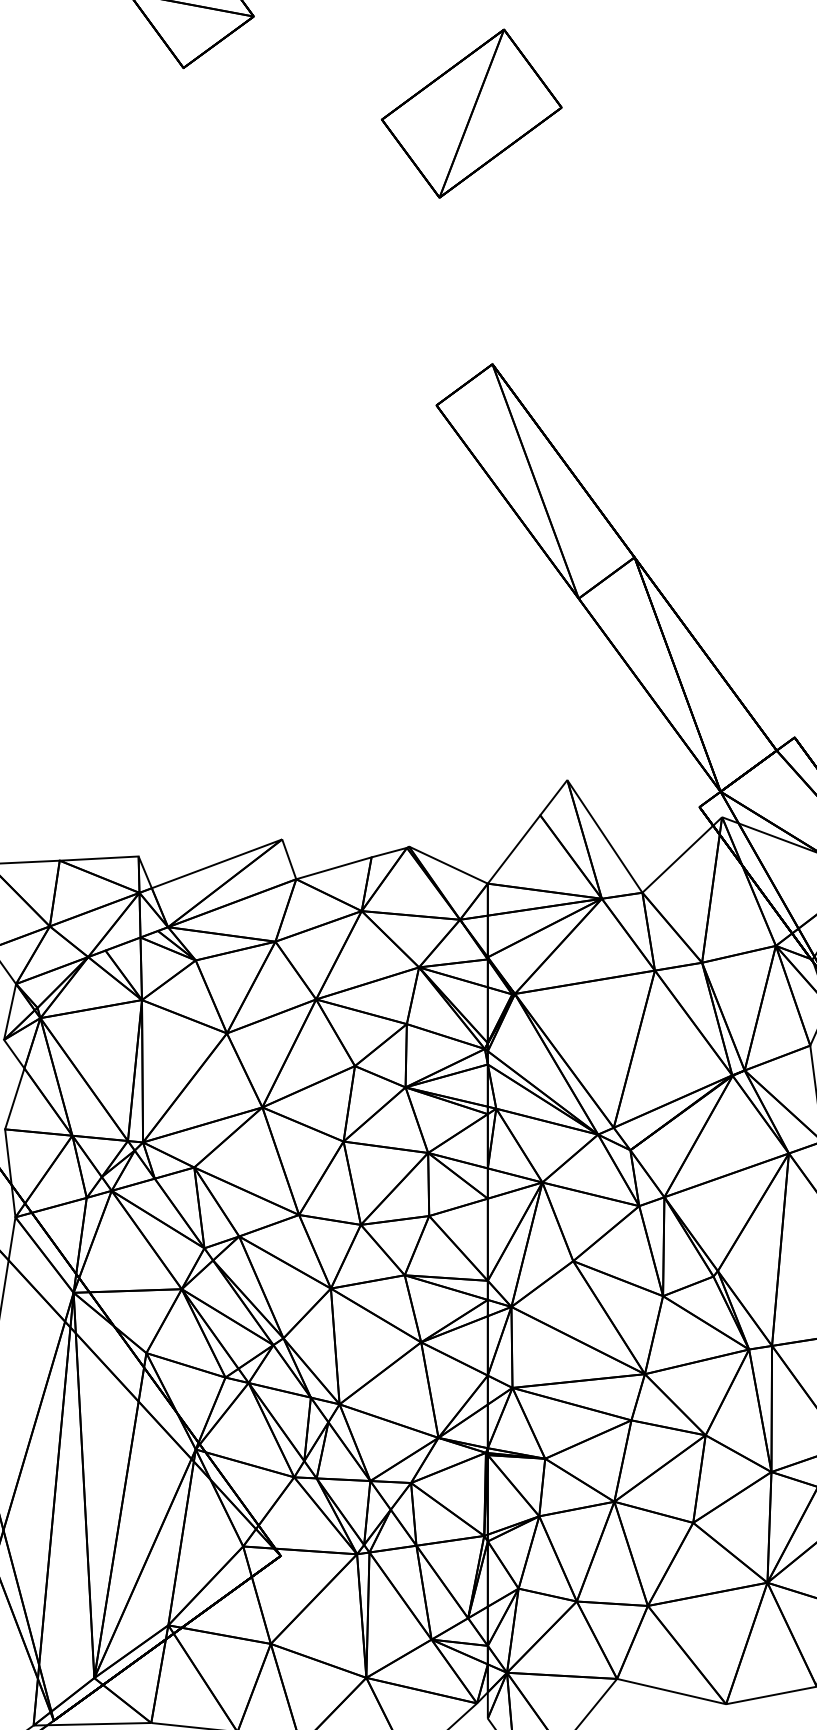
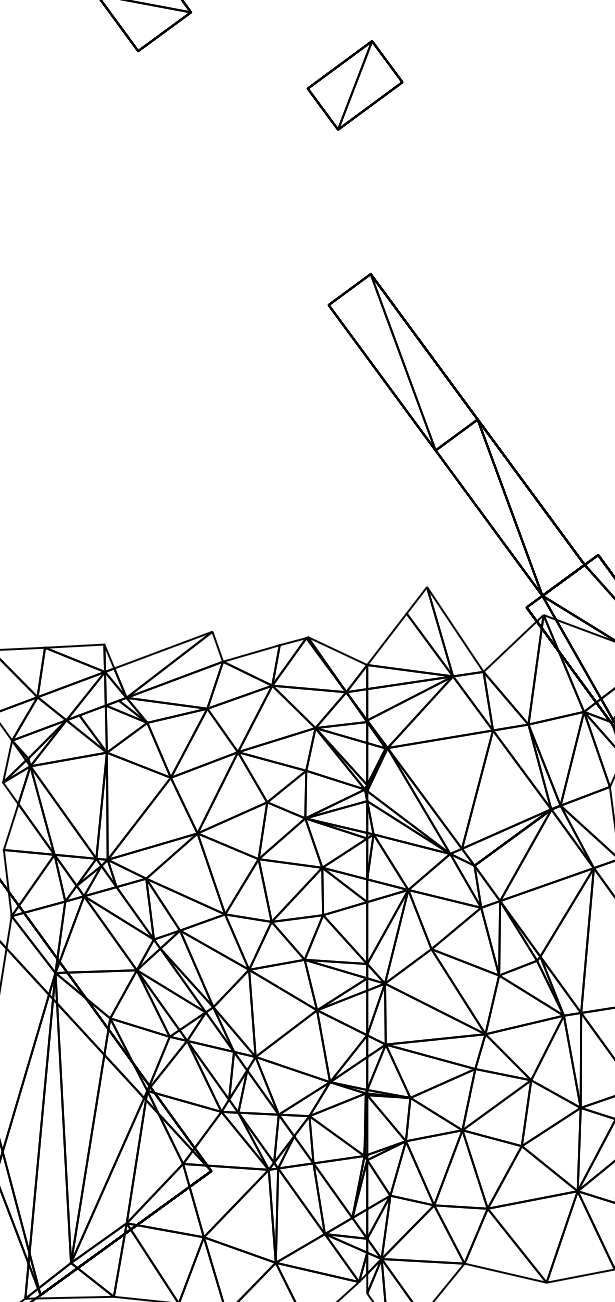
part: (471, 113) -> (354, 85), size x0.7

